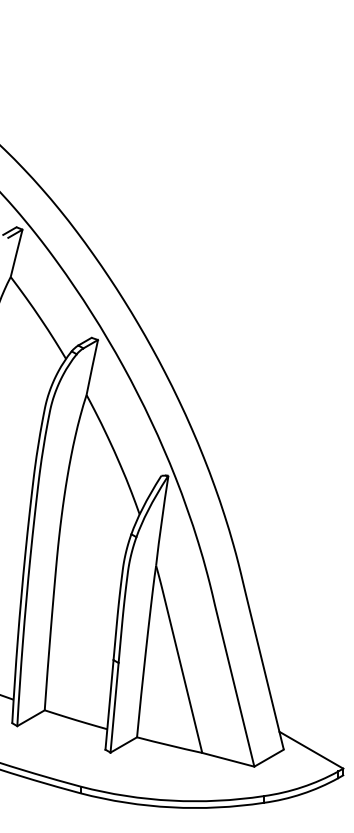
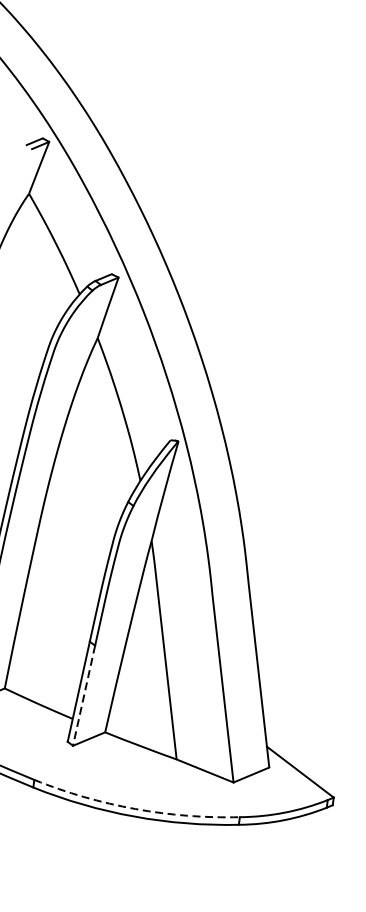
line: (114, 707) -> (84, 695), solid -> dashed
arc: (171, 800) -> (134, 808), solid -> dashed

